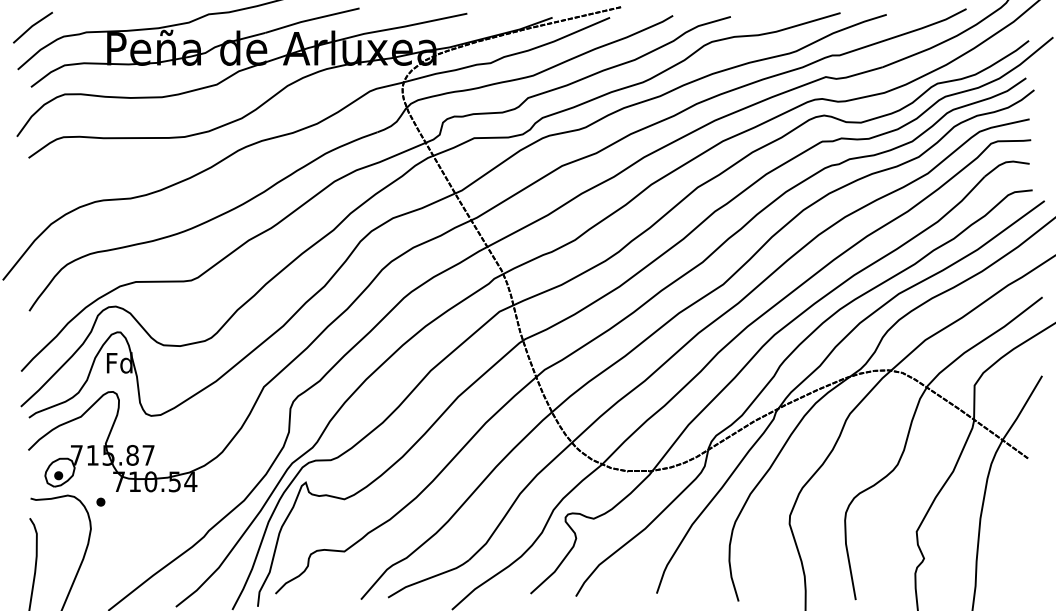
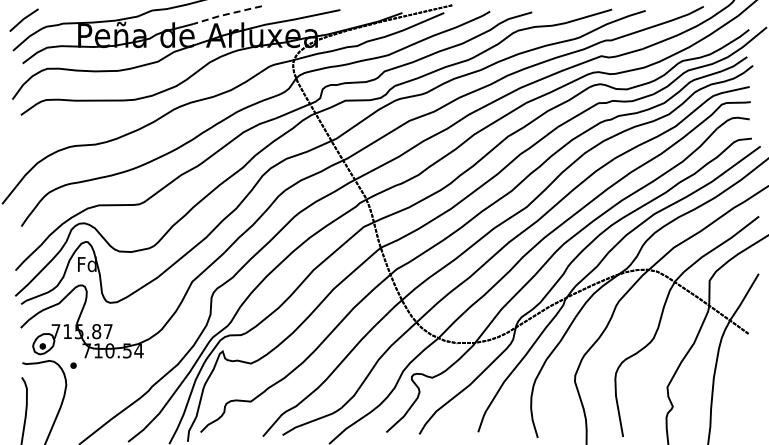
line: (310, 19) -> (226, 14), solid -> dashed

